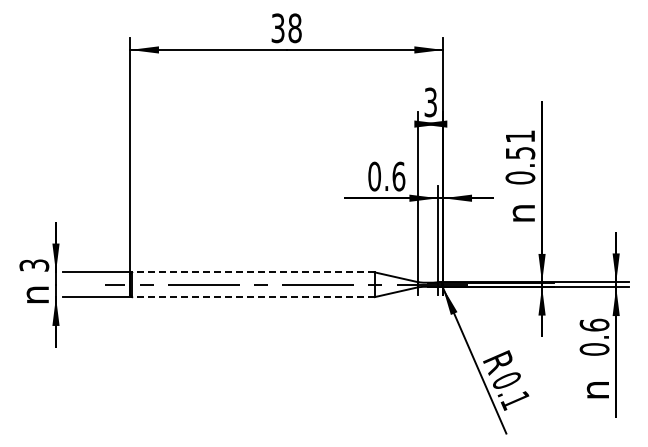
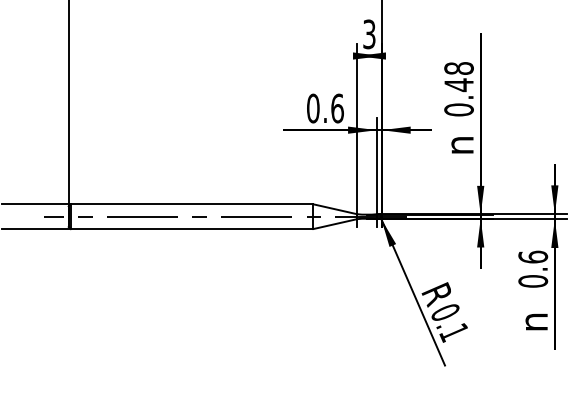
text: (520, 145) -> (459, 77), 0.51 -> 0.48
line: (253, 272) -> (192, 204), dashed -> solid
line: (253, 297) -> (192, 229), dashed -> solid

